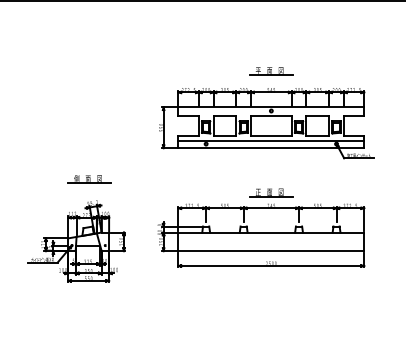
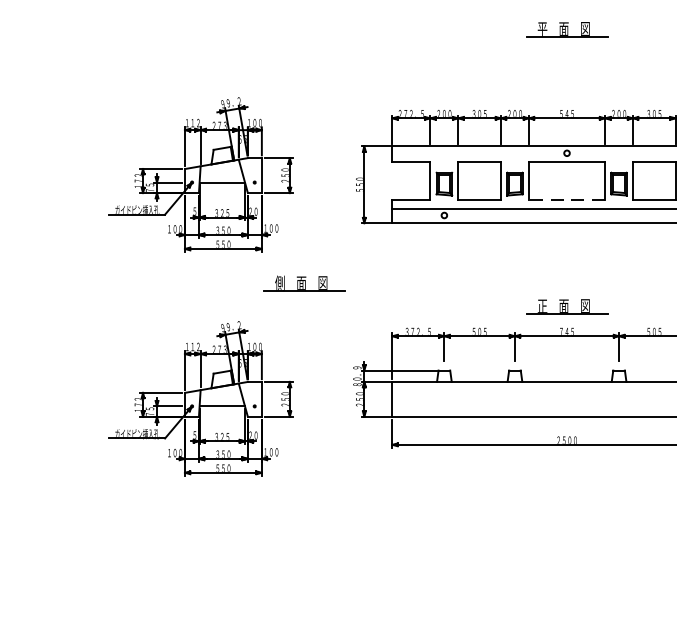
part: (271, 71) -> (567, 30), moved
part: (76, 122) -> (200, 174), added
line: (270, 135) -> (565, 199), solid -> dashed
part: (89, 179) -> (303, 284), moved

